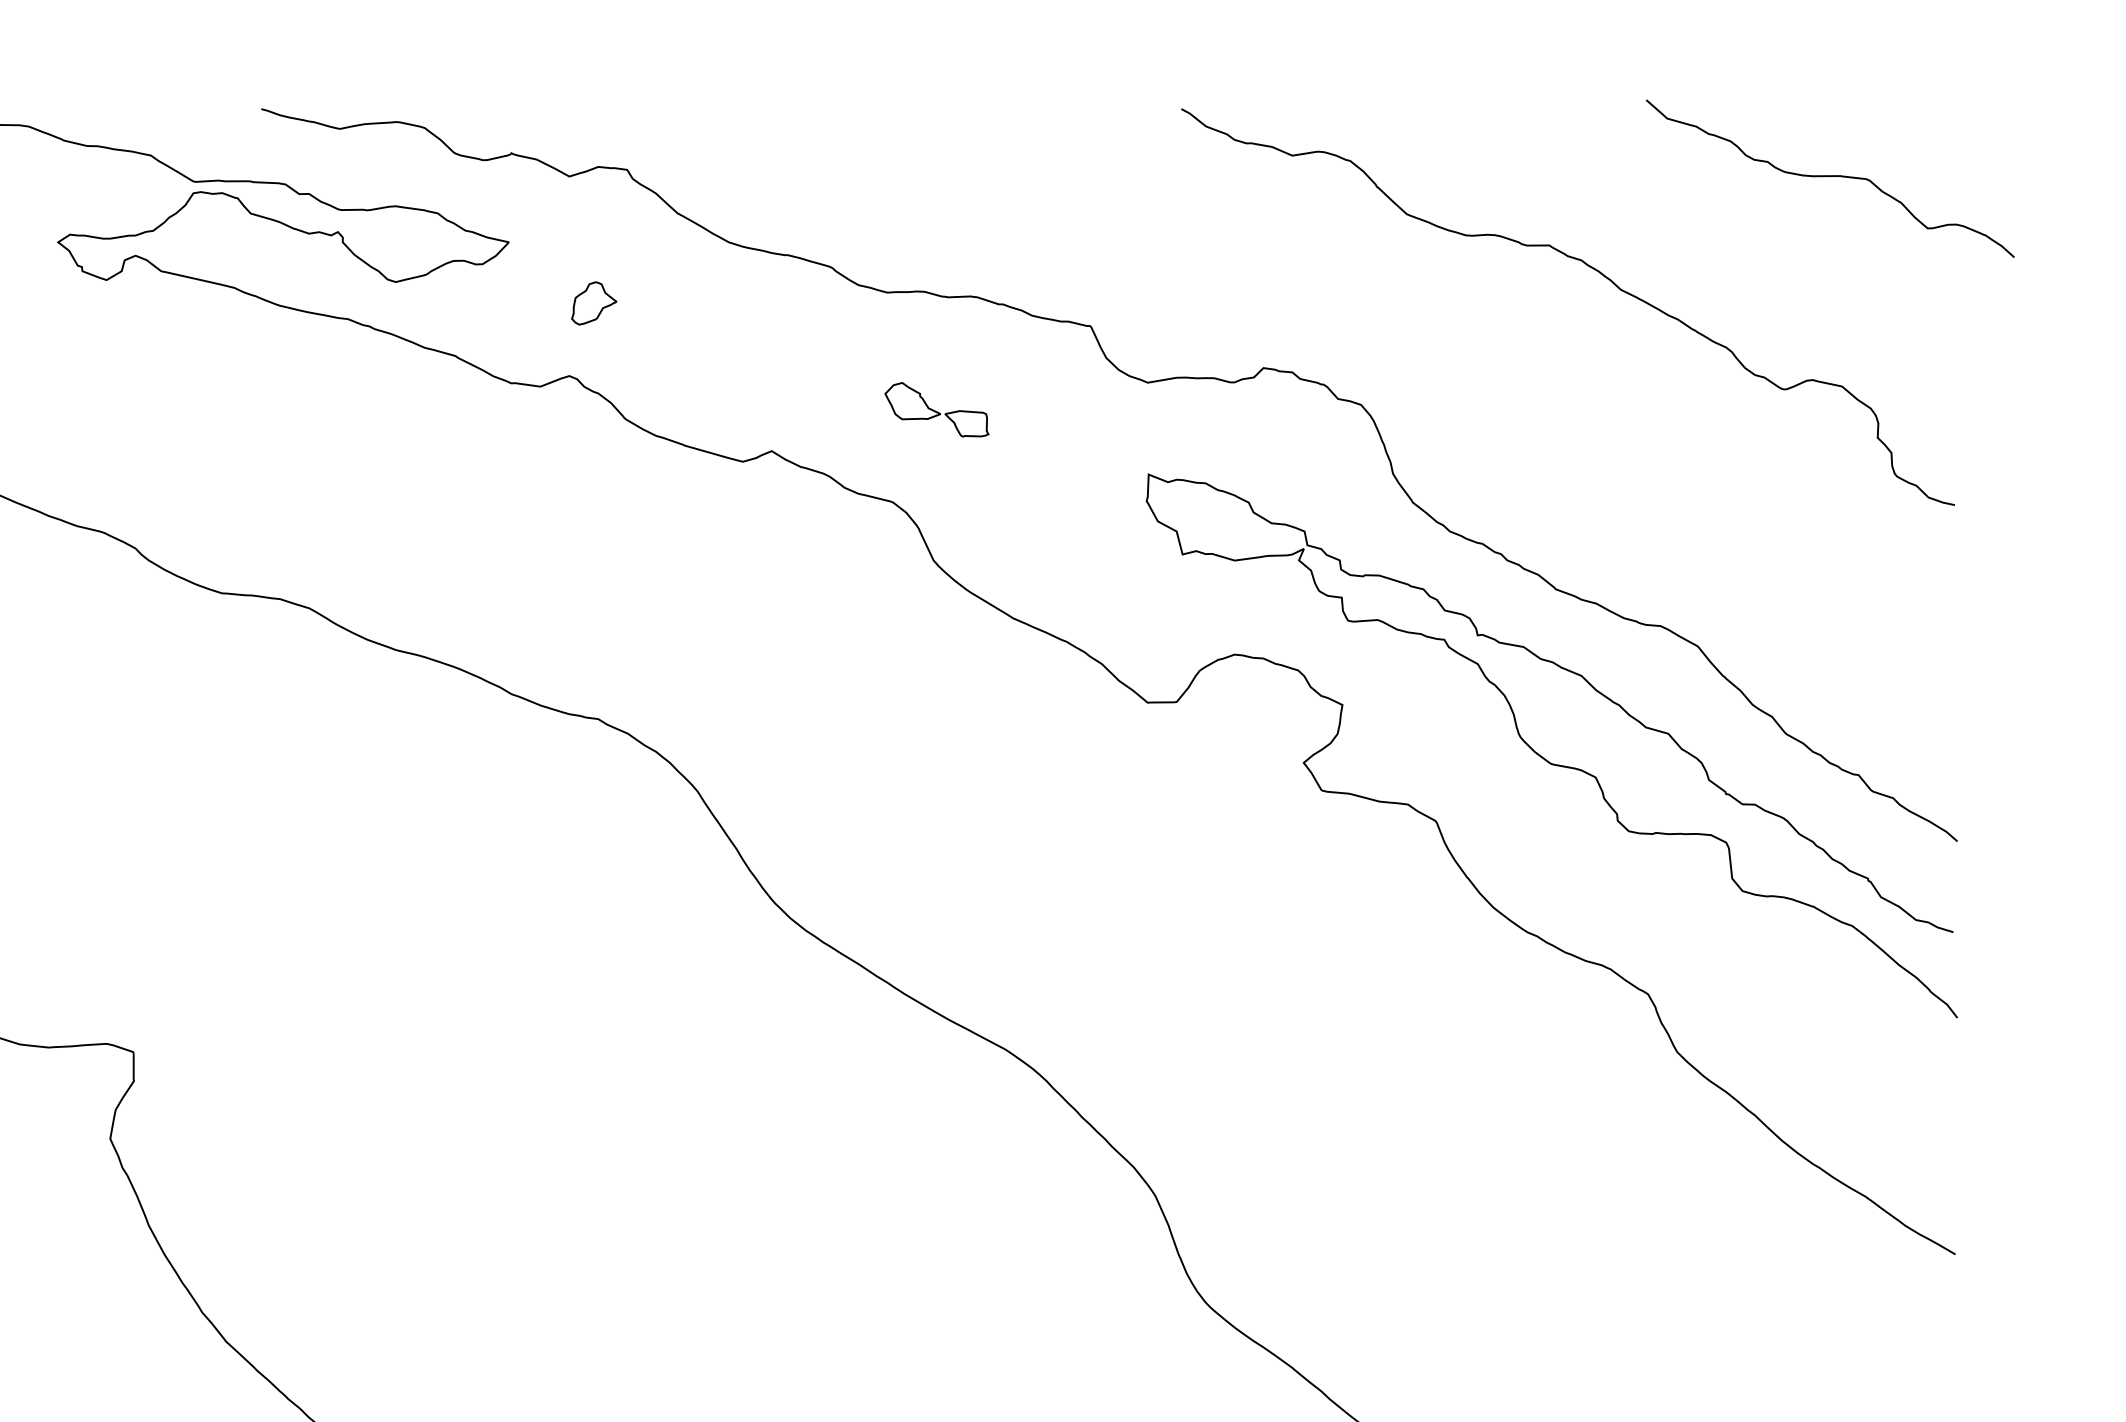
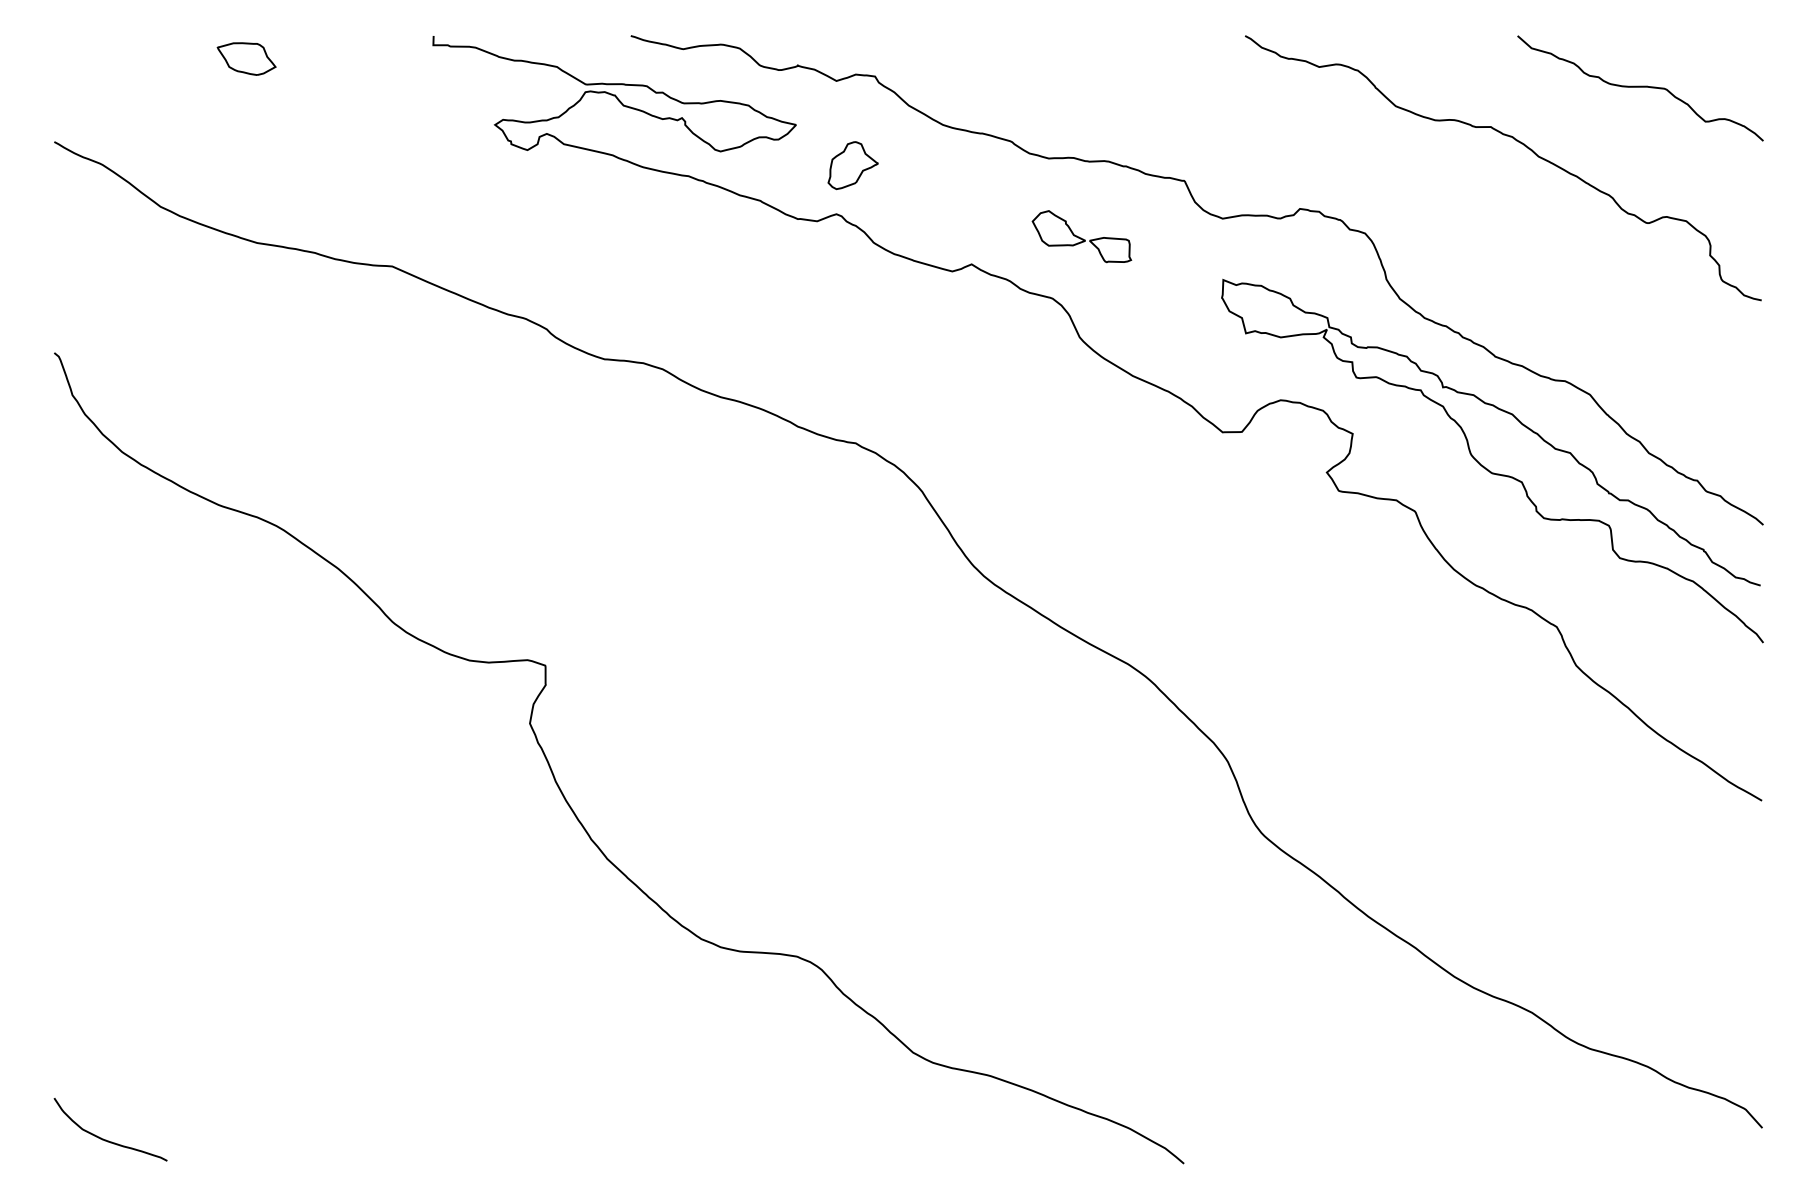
curve: (1830, 177) -> (1640, 87), moved
part: (593, 303) -> (852, 165), size x1.67
part: (936, 409) -> (1081, 236), size x1.43

